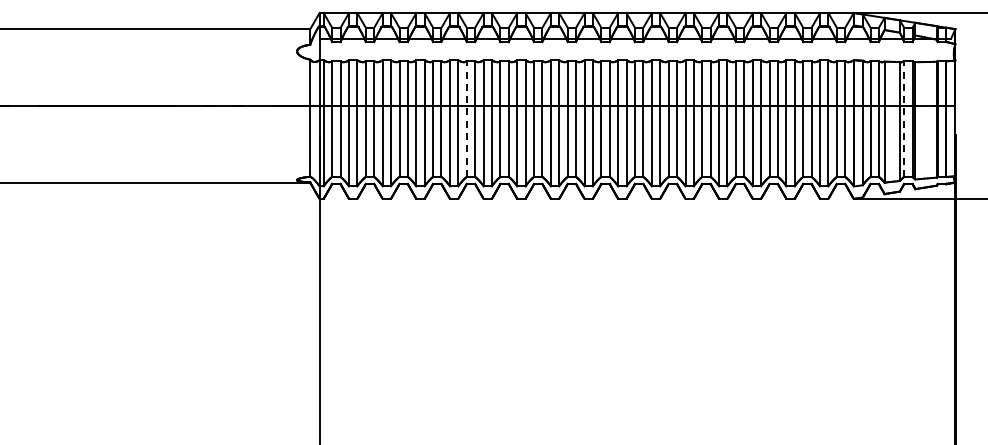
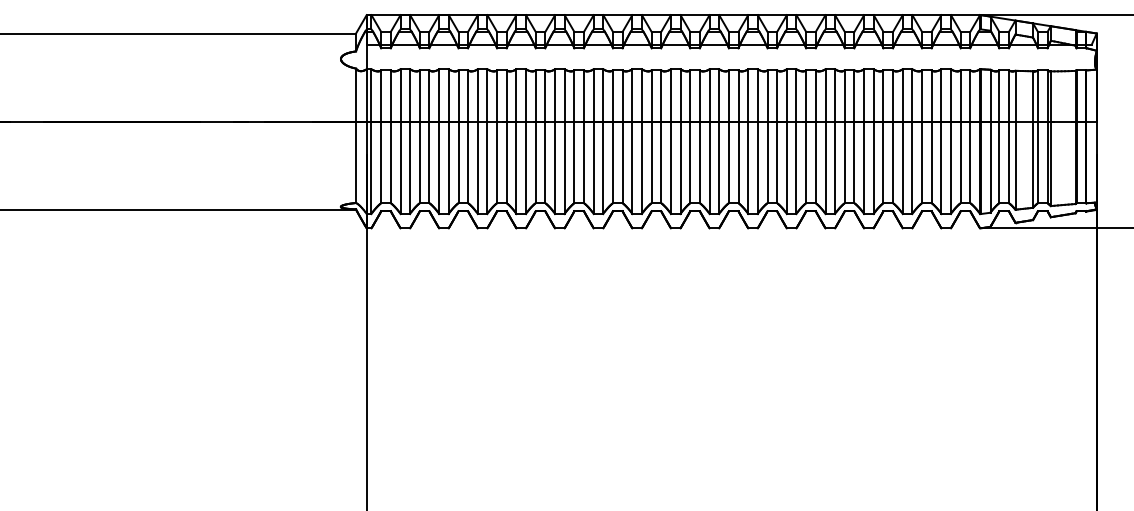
line: (466, 119) -> (535, 137), dashed -> solid
line: (904, 119) -> (1038, 137), dashed -> solid

